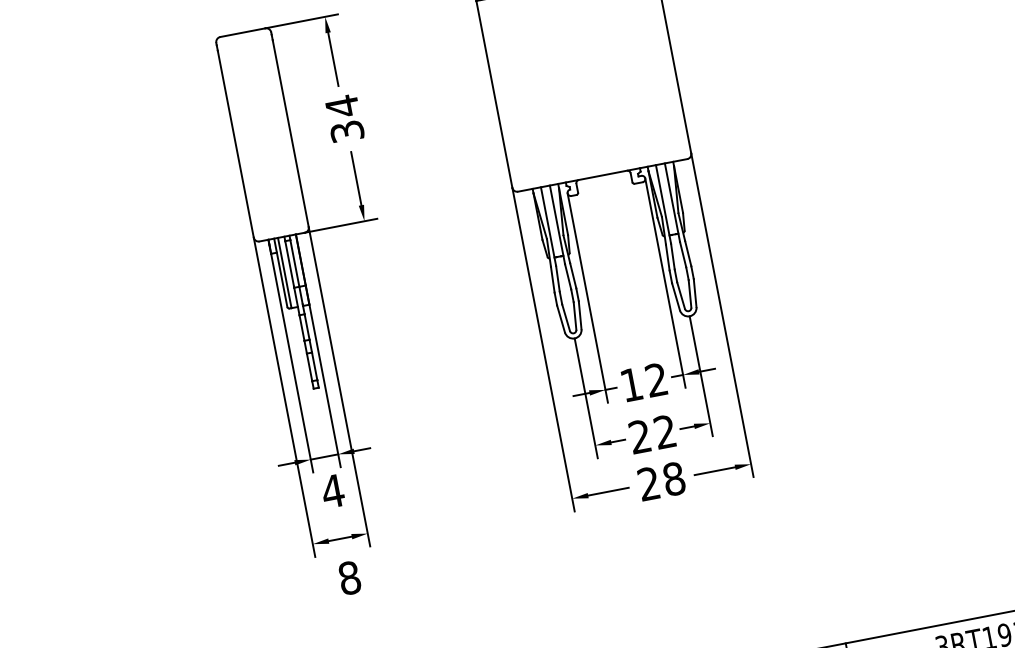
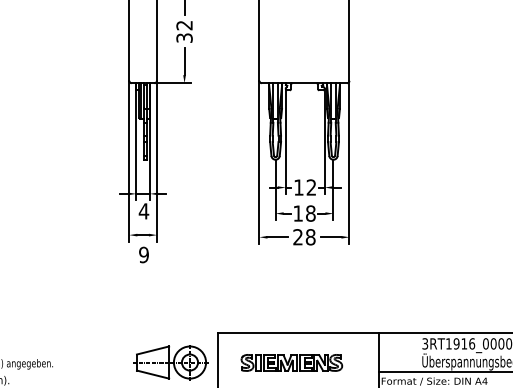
text: (342, 106) -> (184, 25), 34 -> 32
text: (652, 434) -> (304, 213), 22 -> 18
text: (348, 579) -> (143, 255), 8 -> 9

